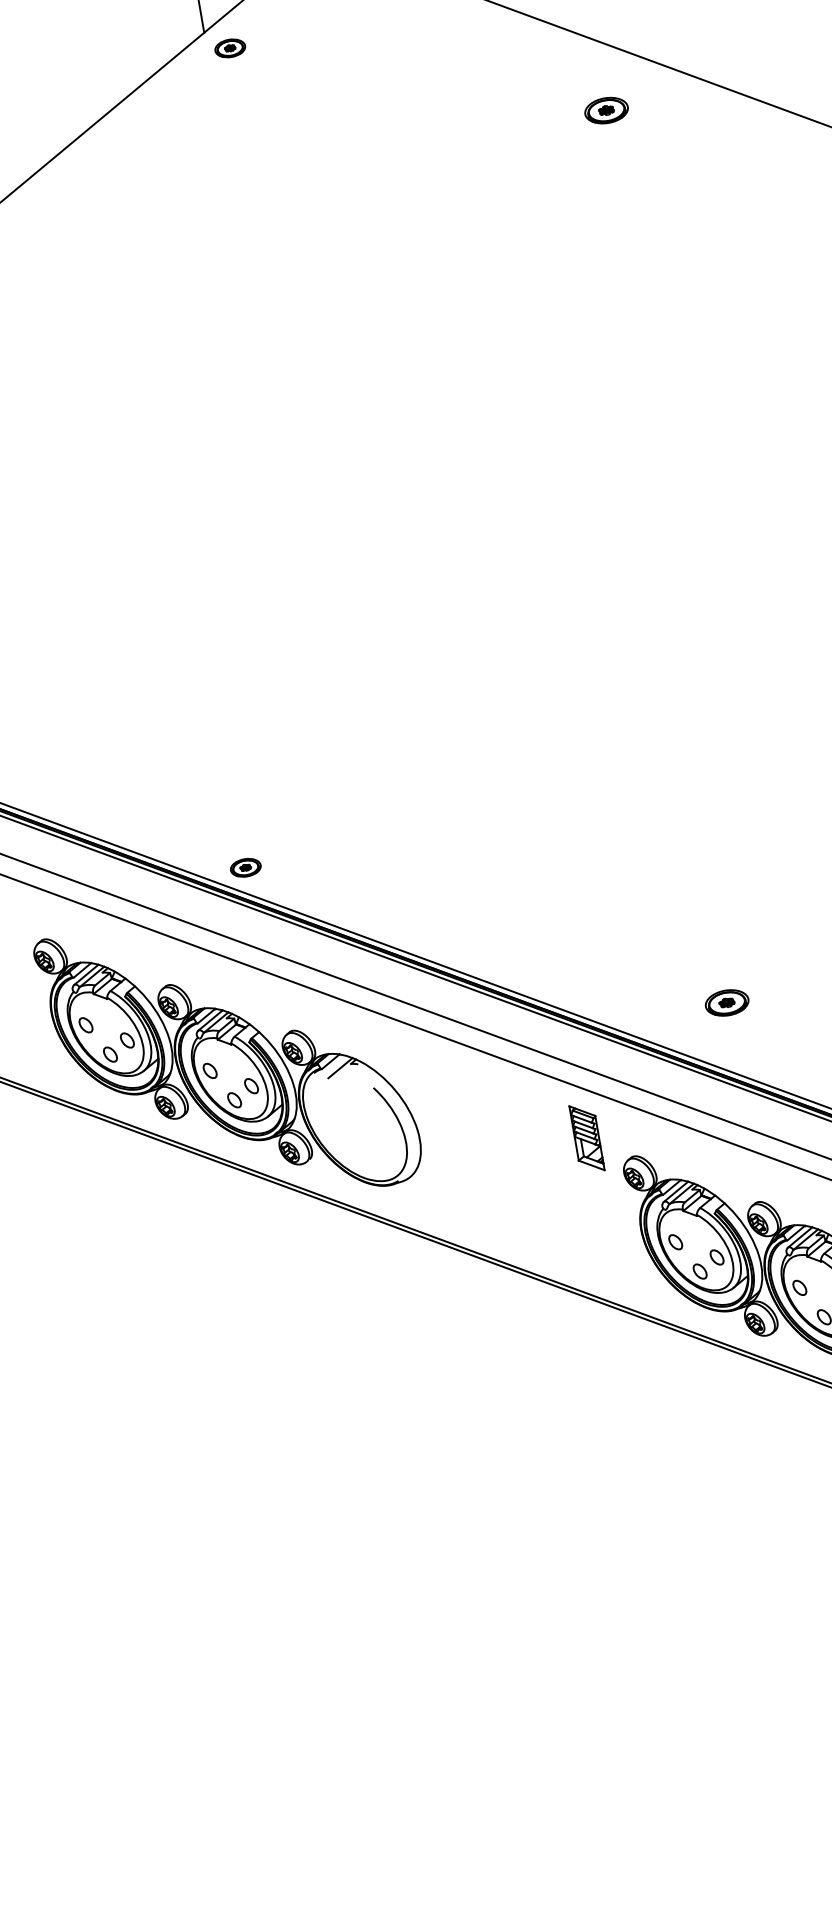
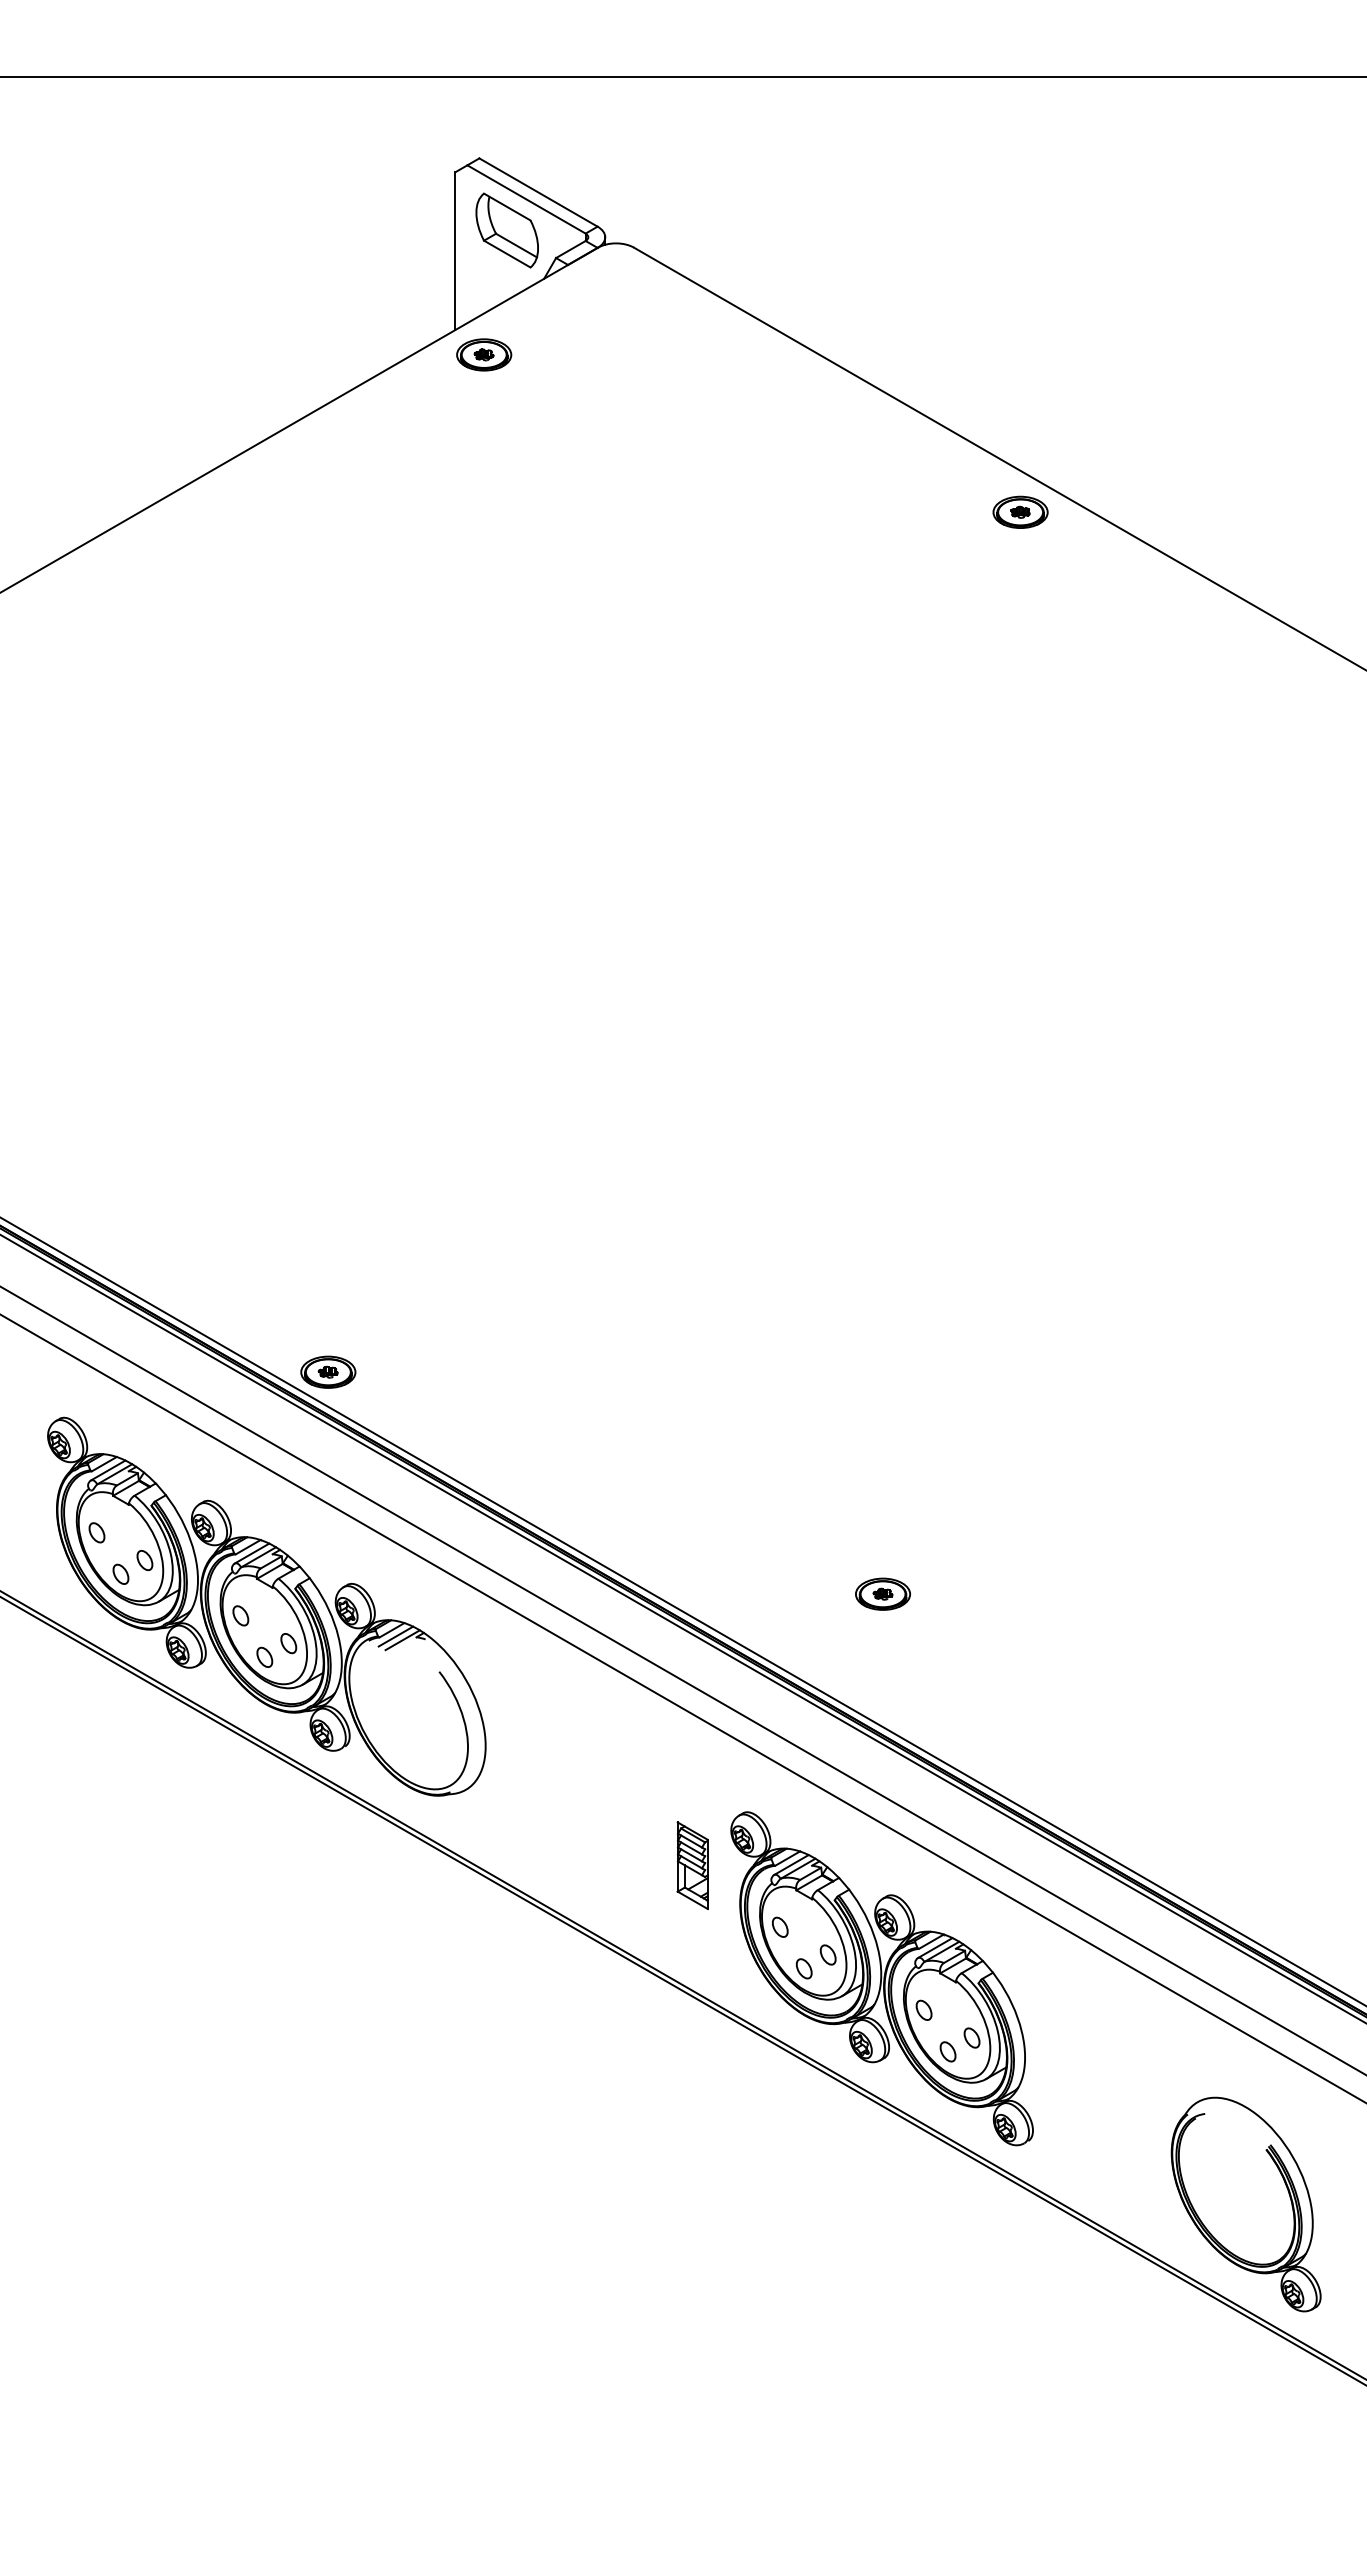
part: (230, 48) -> (484, 354), size x1.43
part: (606, 109) -> (1020, 511), moved
part: (245, 867) -> (328, 1371), size x1.43
part: (727, 1002) -> (883, 1593), moved
line: (334, 1066) -> (395, 1636), added
part: (586, 1138) -> (692, 1865), moved

